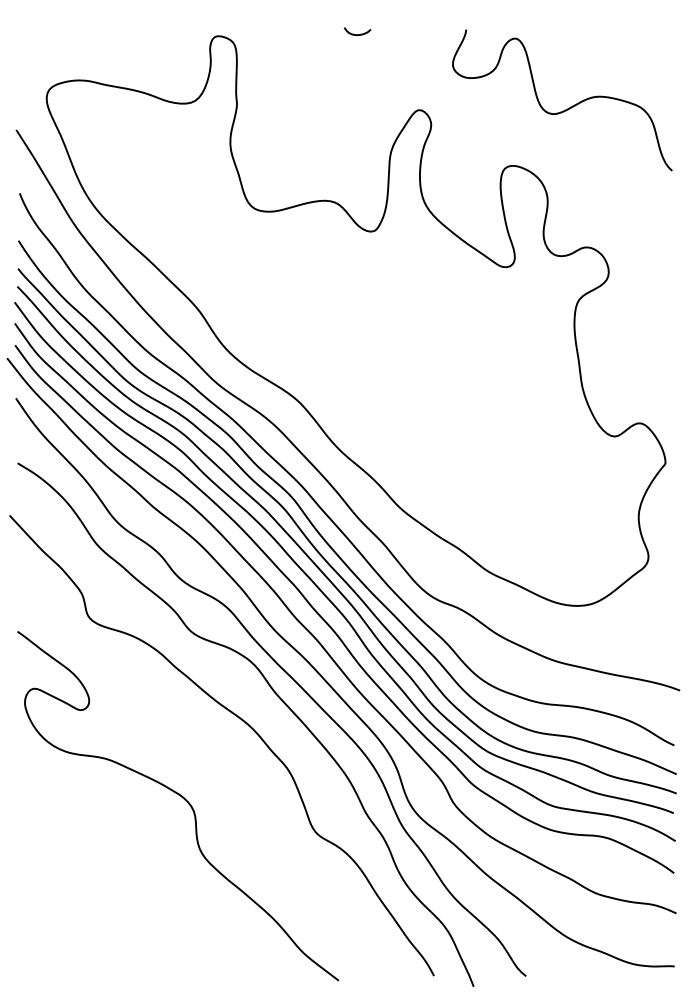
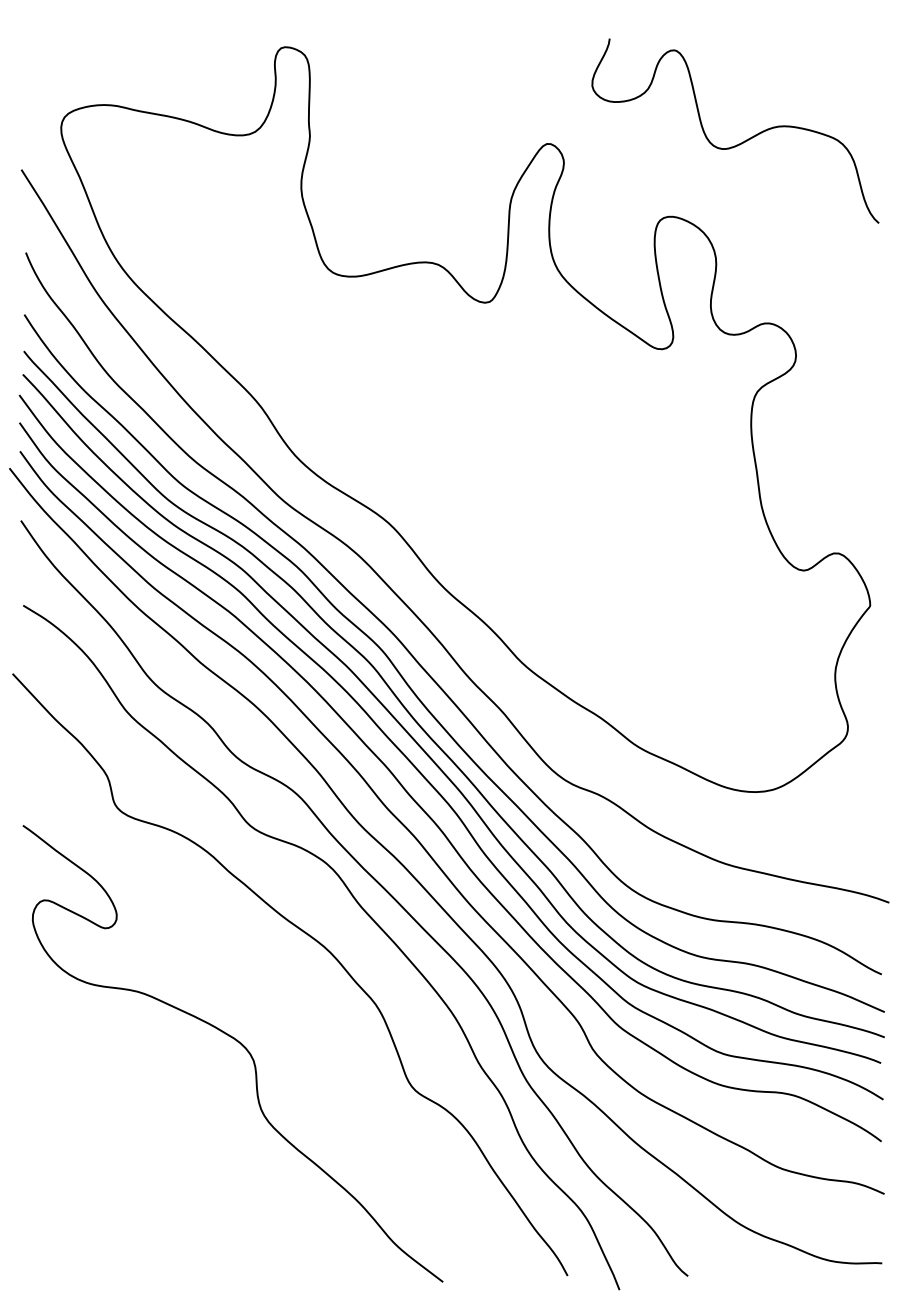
curve: (357, 34) -> (467, 44), removed

